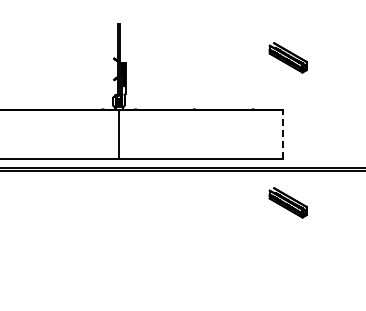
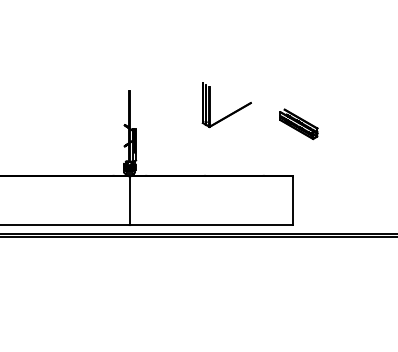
part: (219, 47) -> (230, 113), added
line: (282, 134) -> (293, 200), dashed -> solid
part: (287, 203) -> (298, 269), removed

